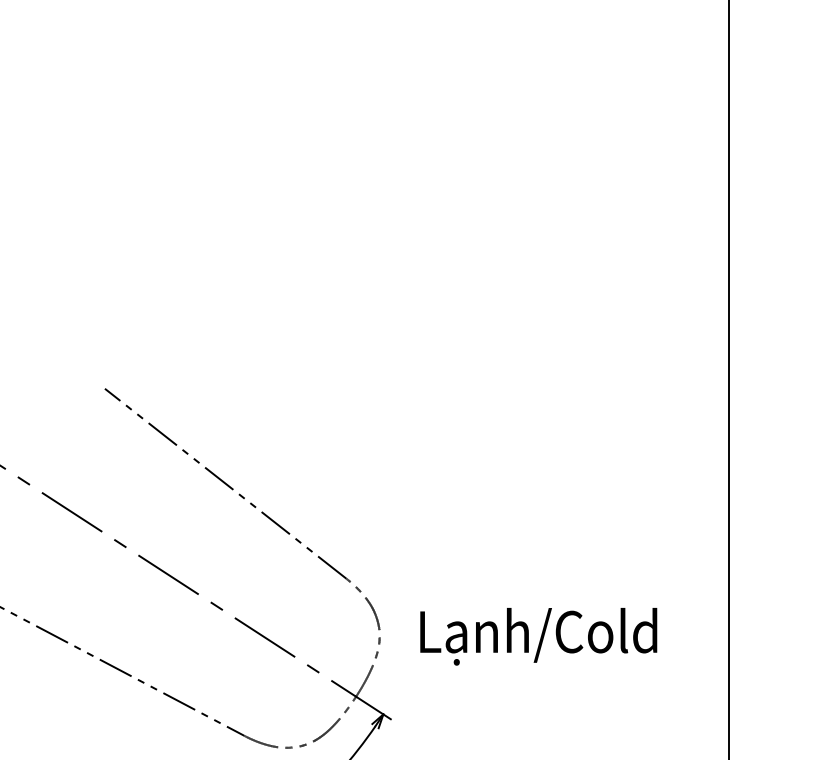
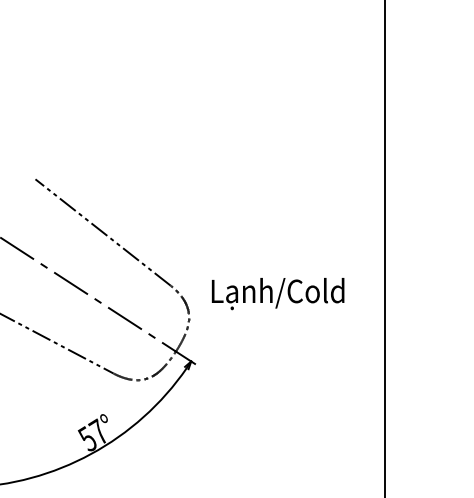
text: (537, 637) -> (277, 294), moved

